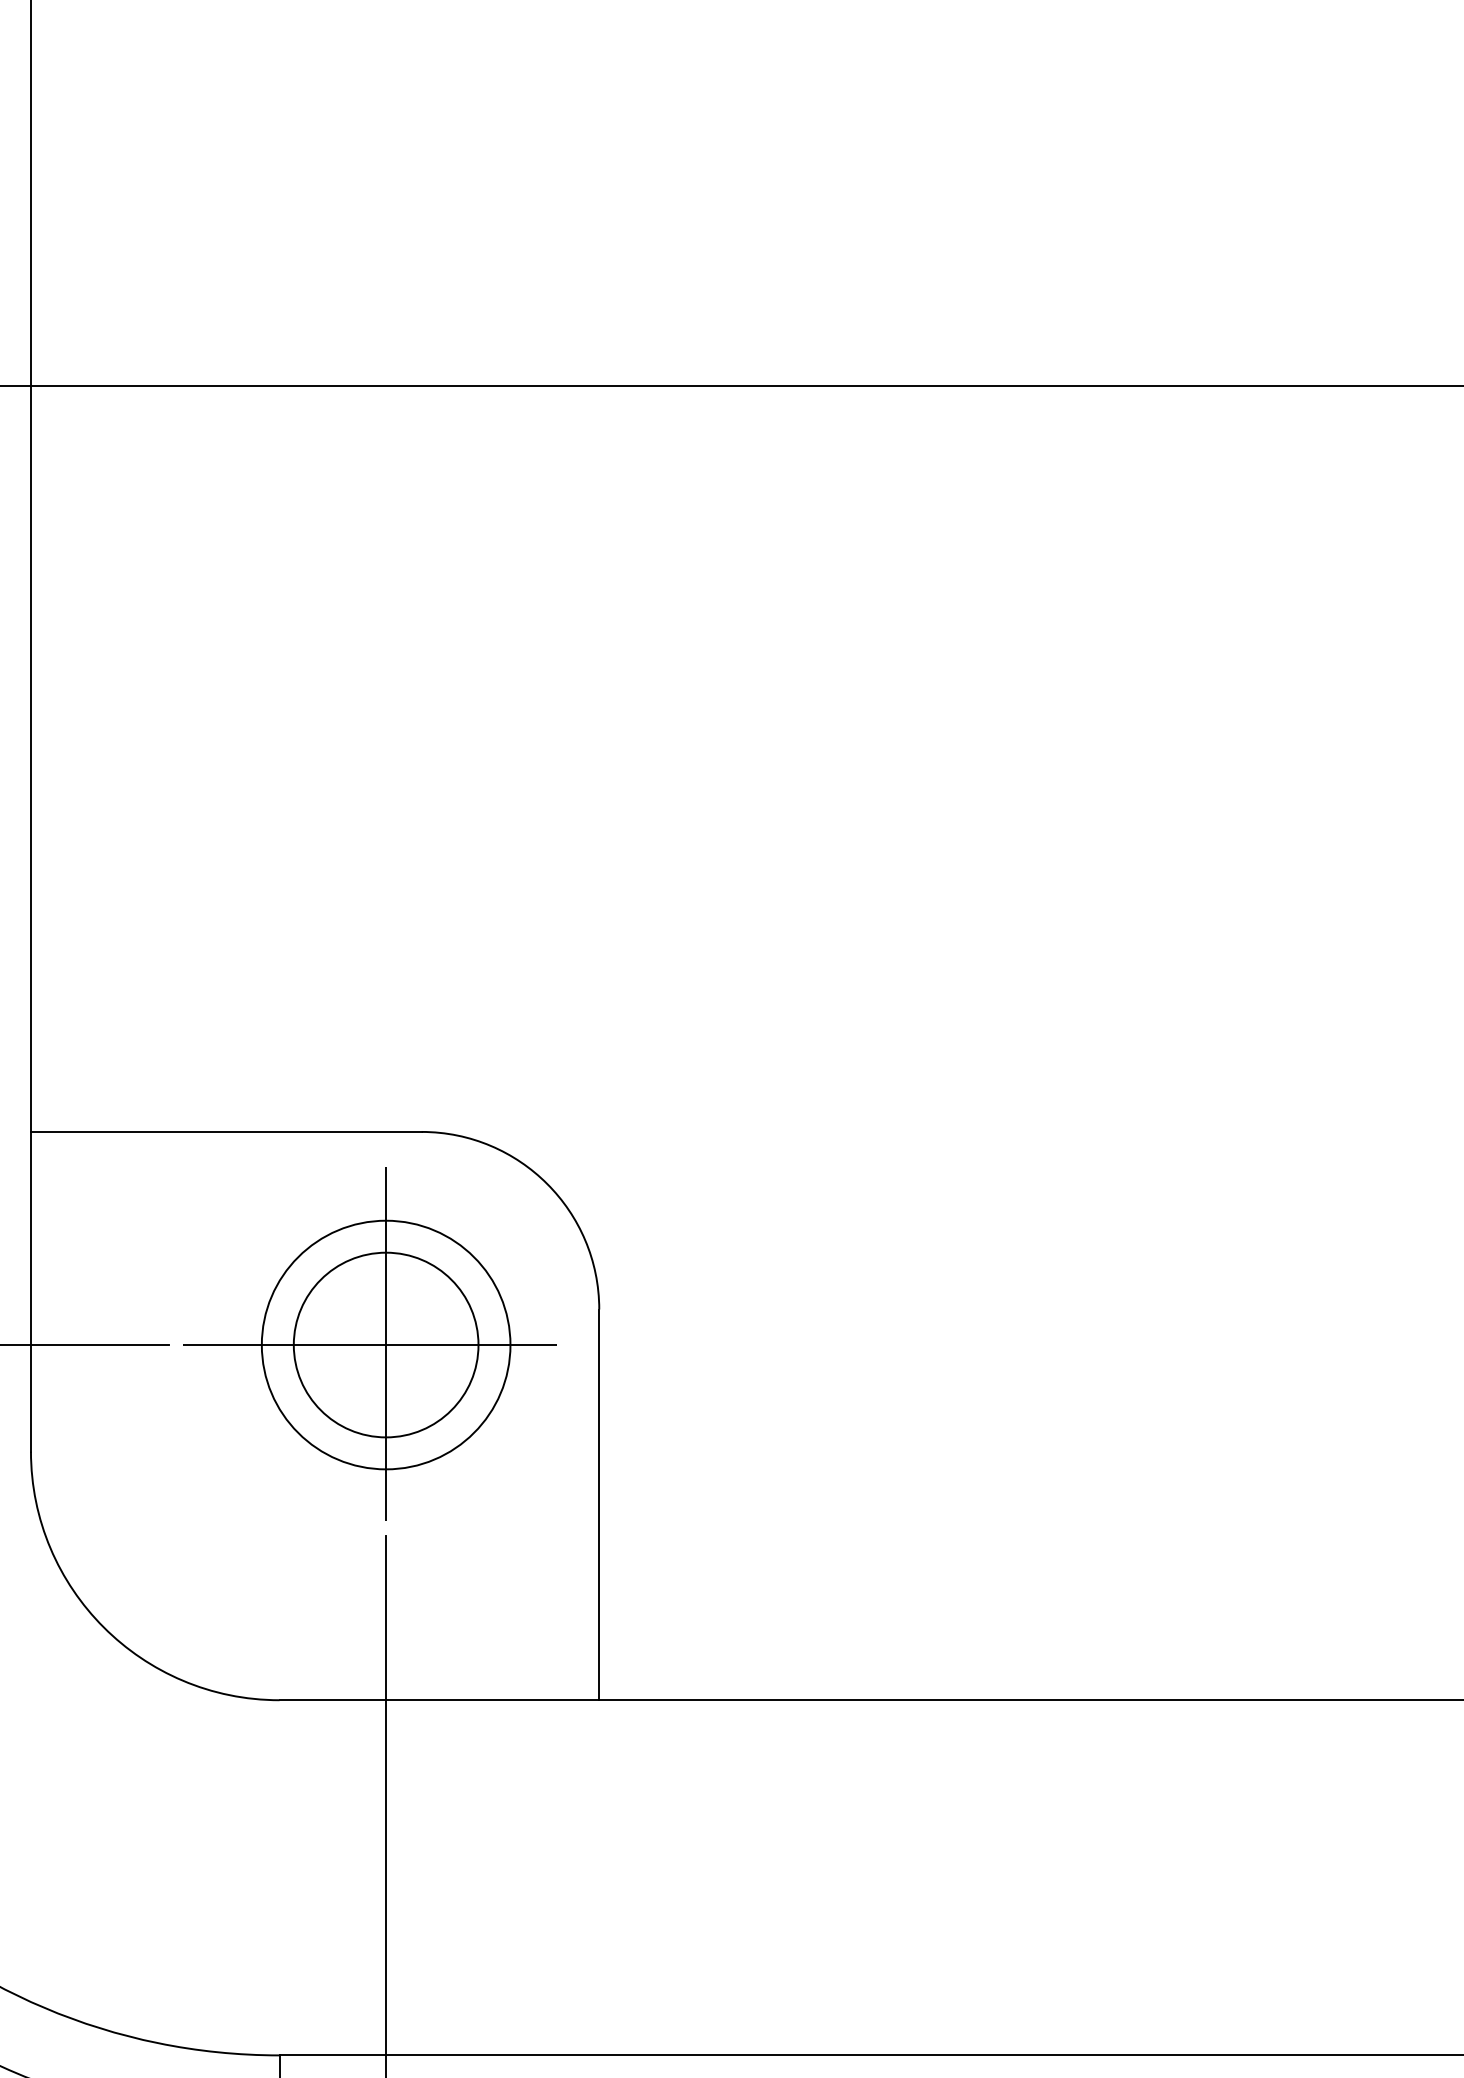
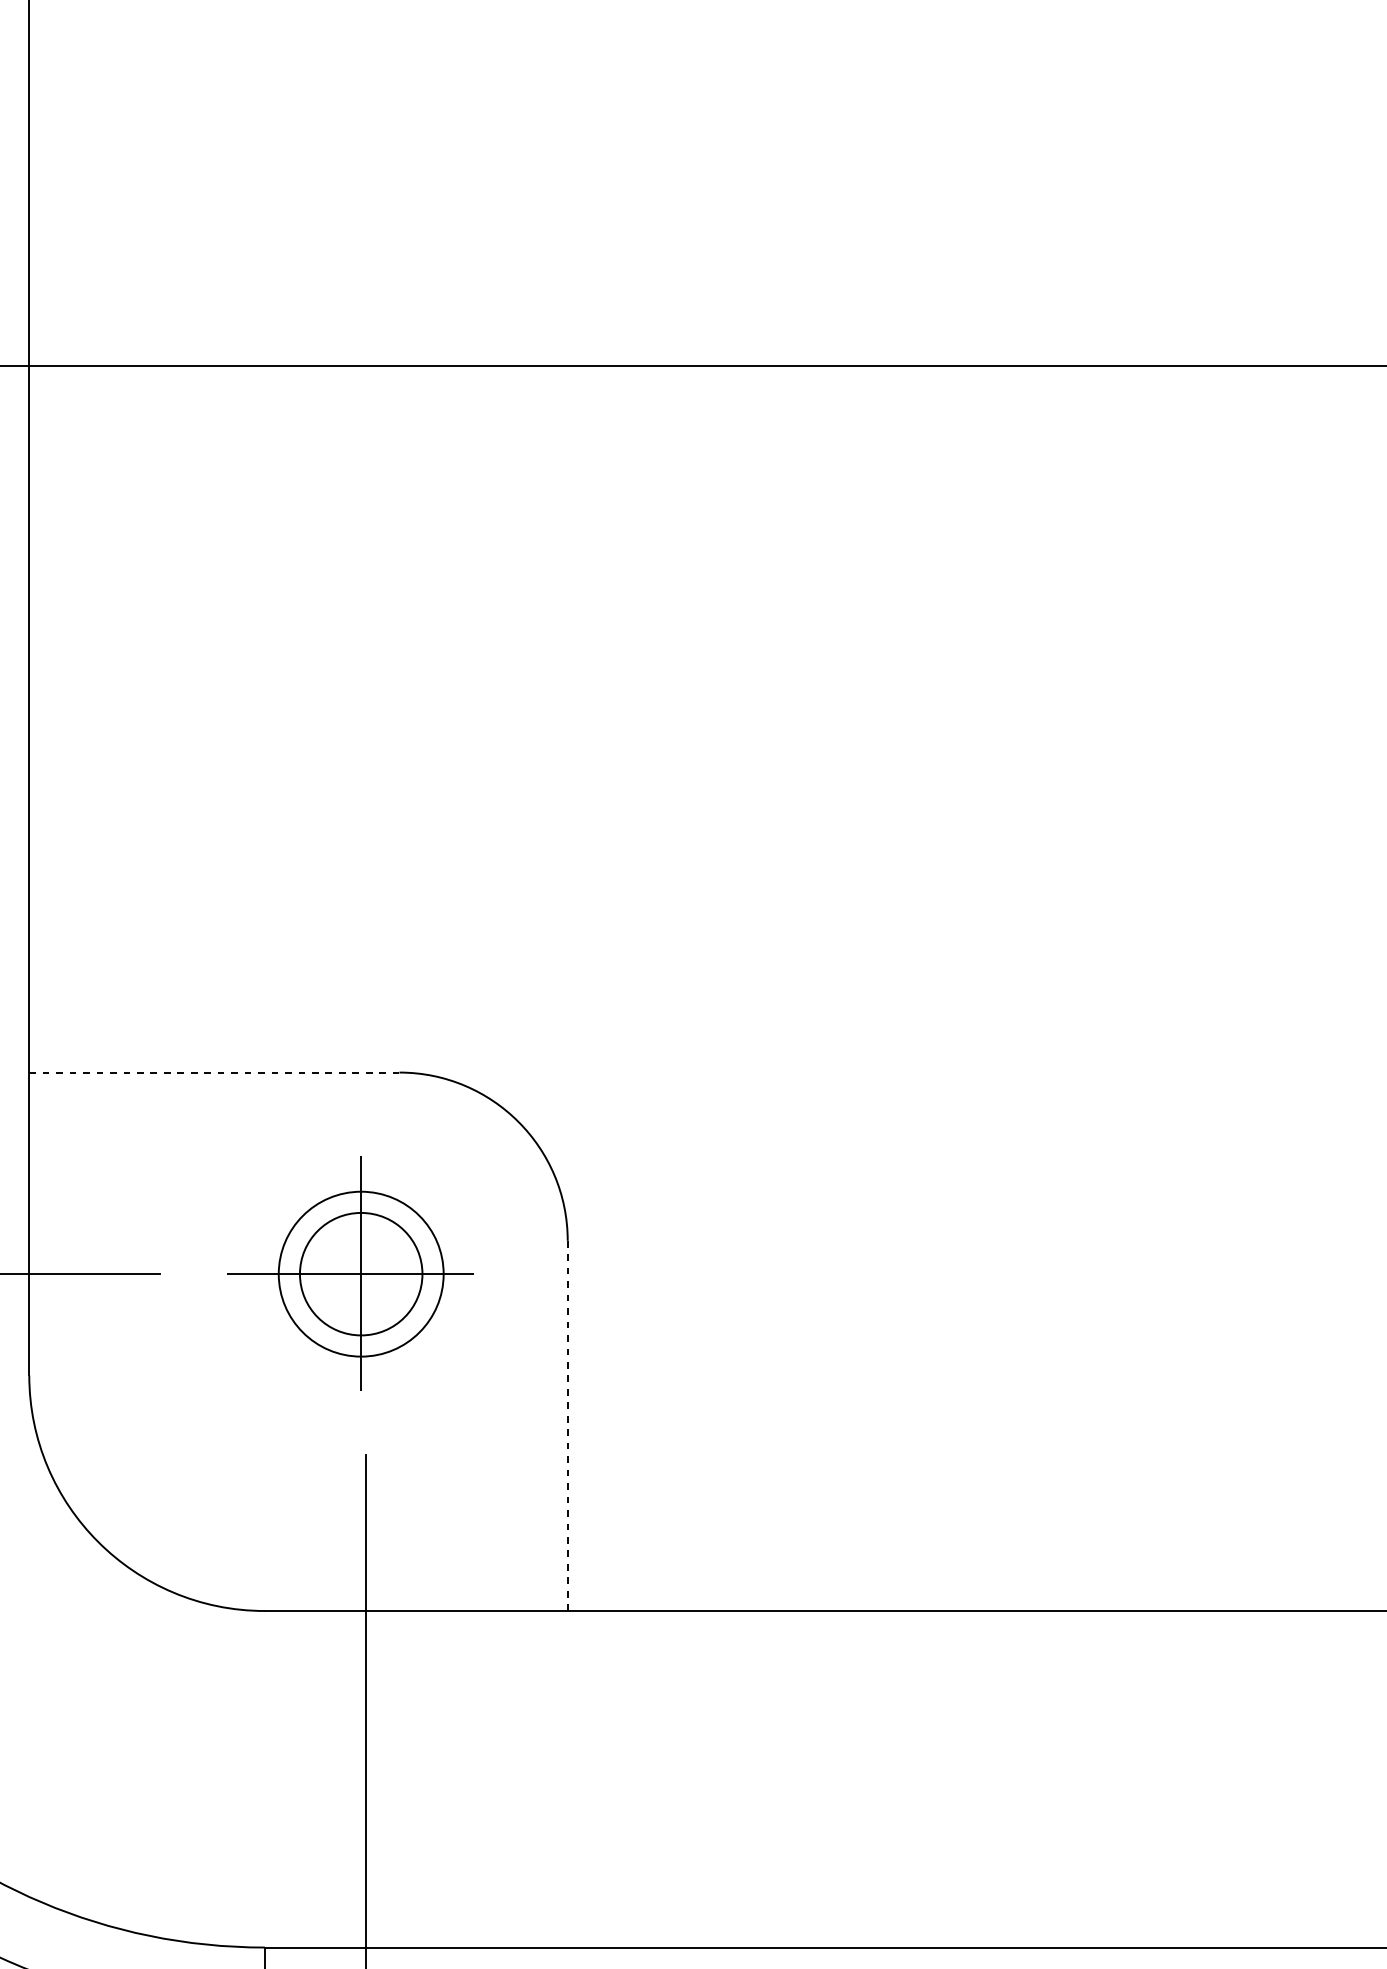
line: (225, 1131) -> (213, 1072), solid -> dashed
part: (369, 1343) -> (350, 1273), size x0.7
line: (599, 1504) -> (567, 1425), solid -> dashed

